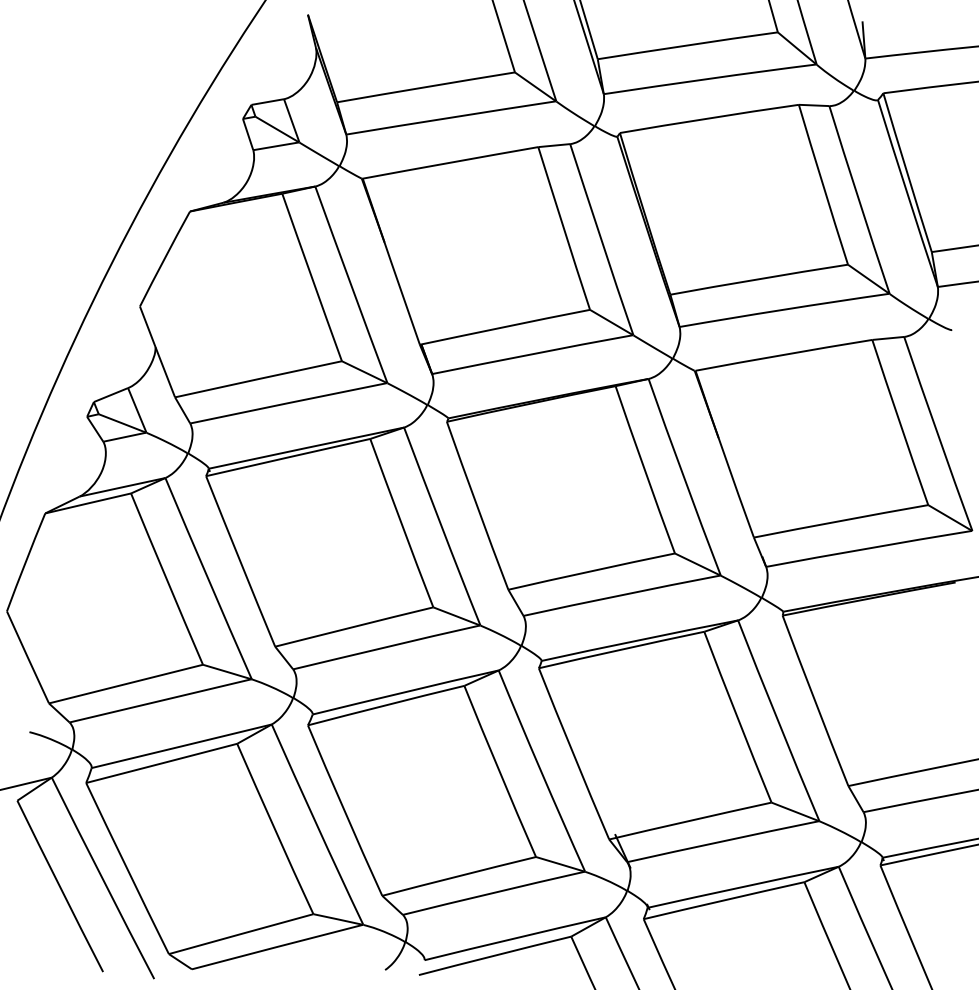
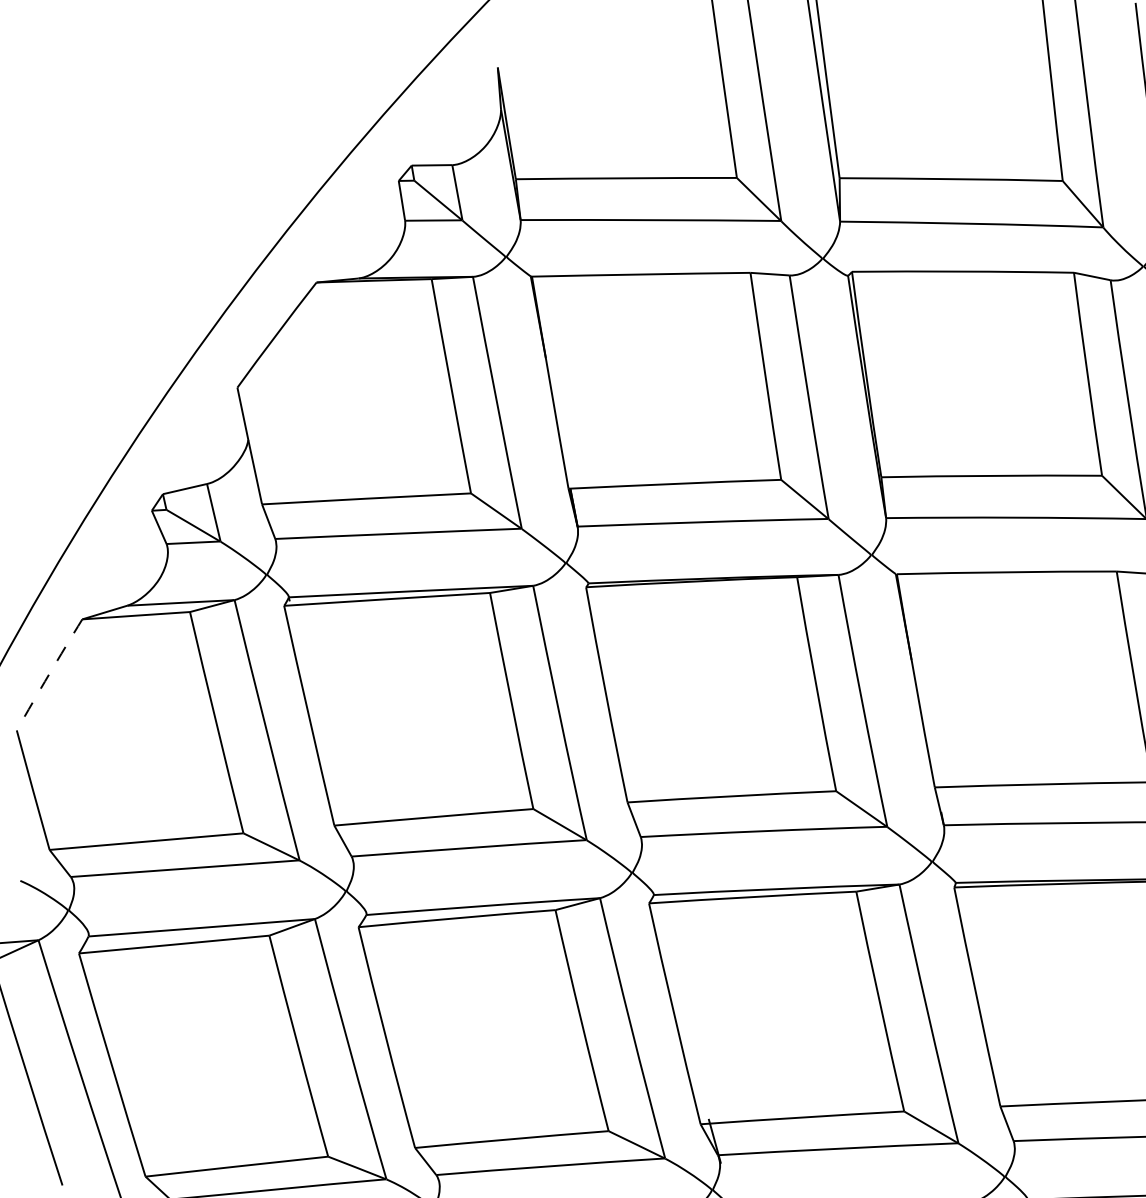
arc: (25, 562) -> (48, 674), solid -> dashed

